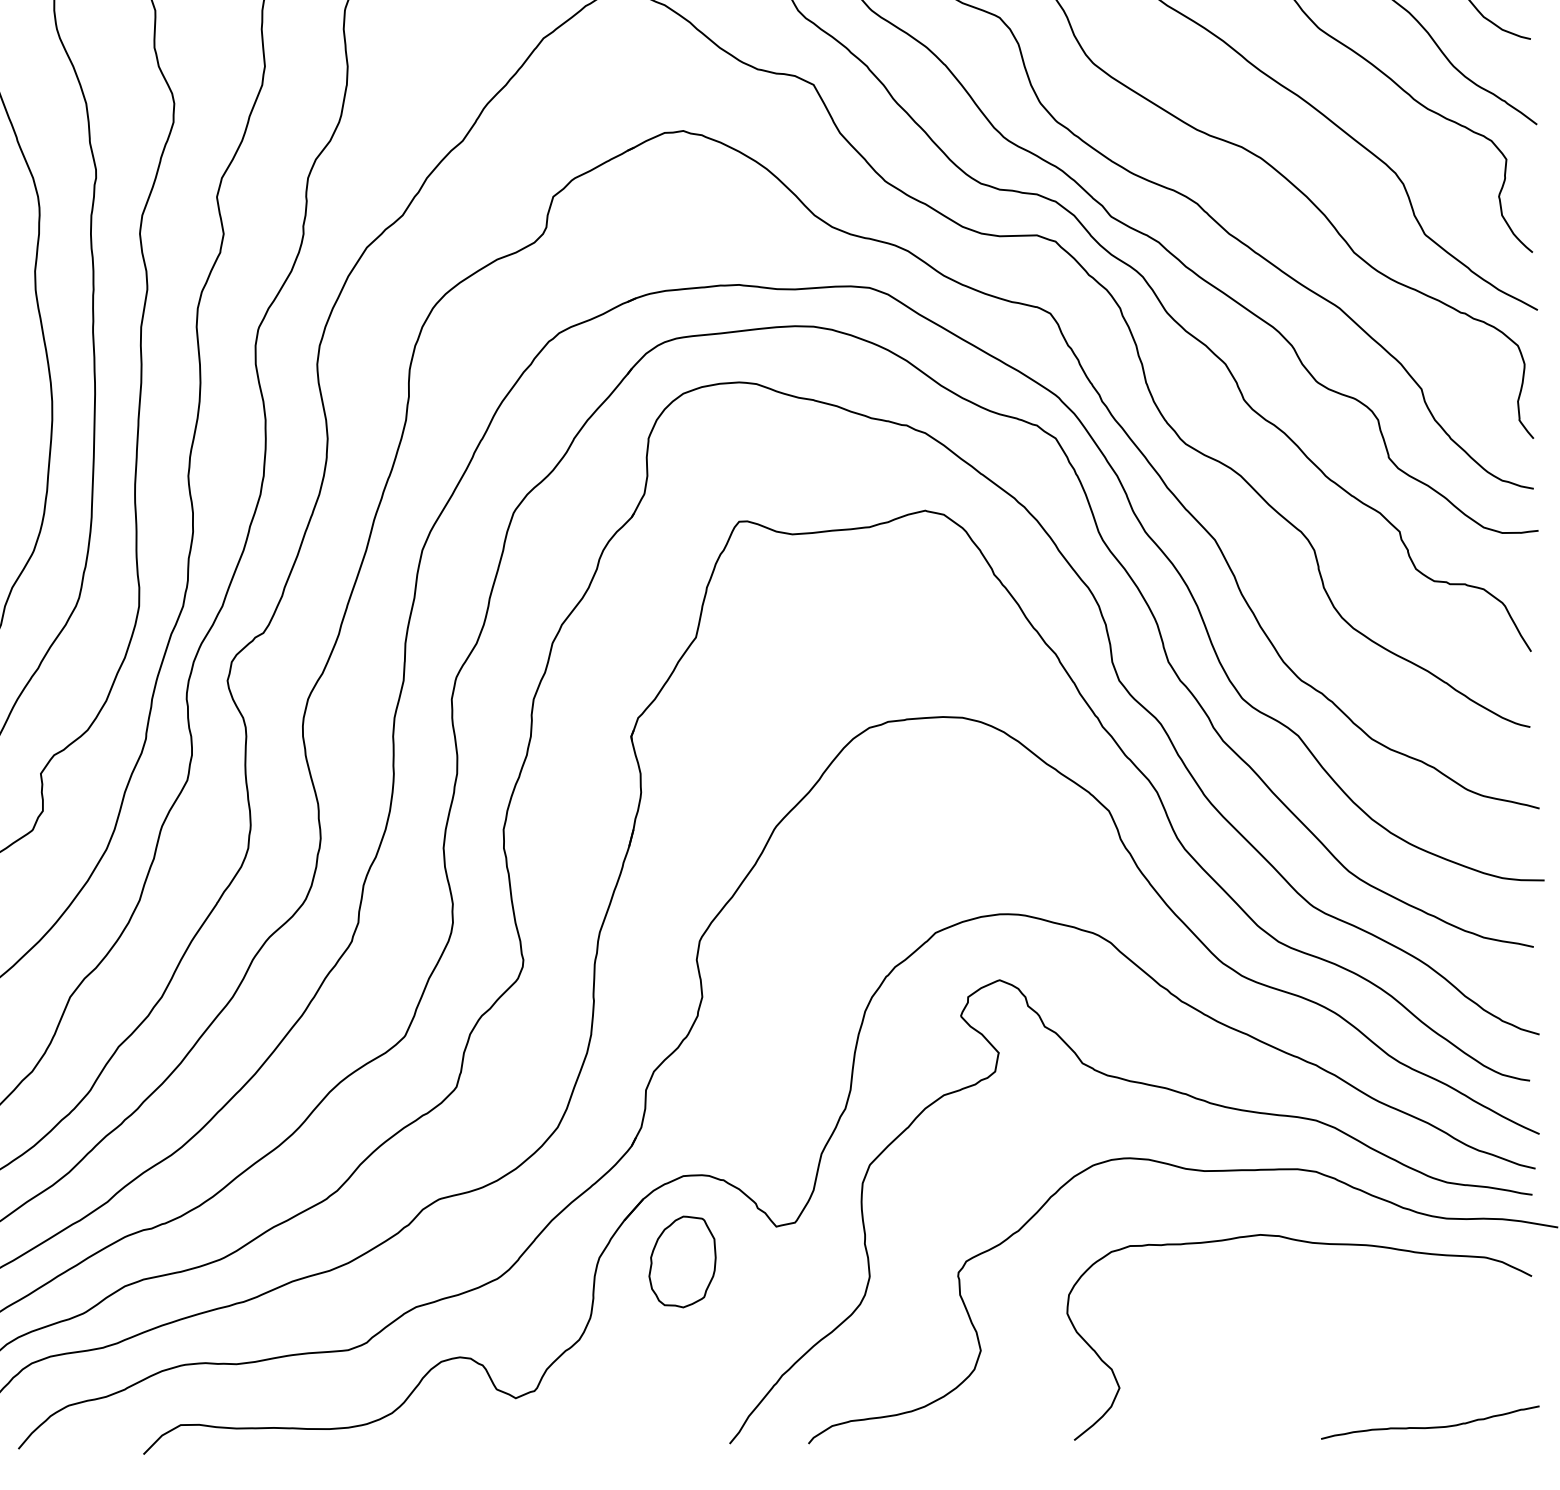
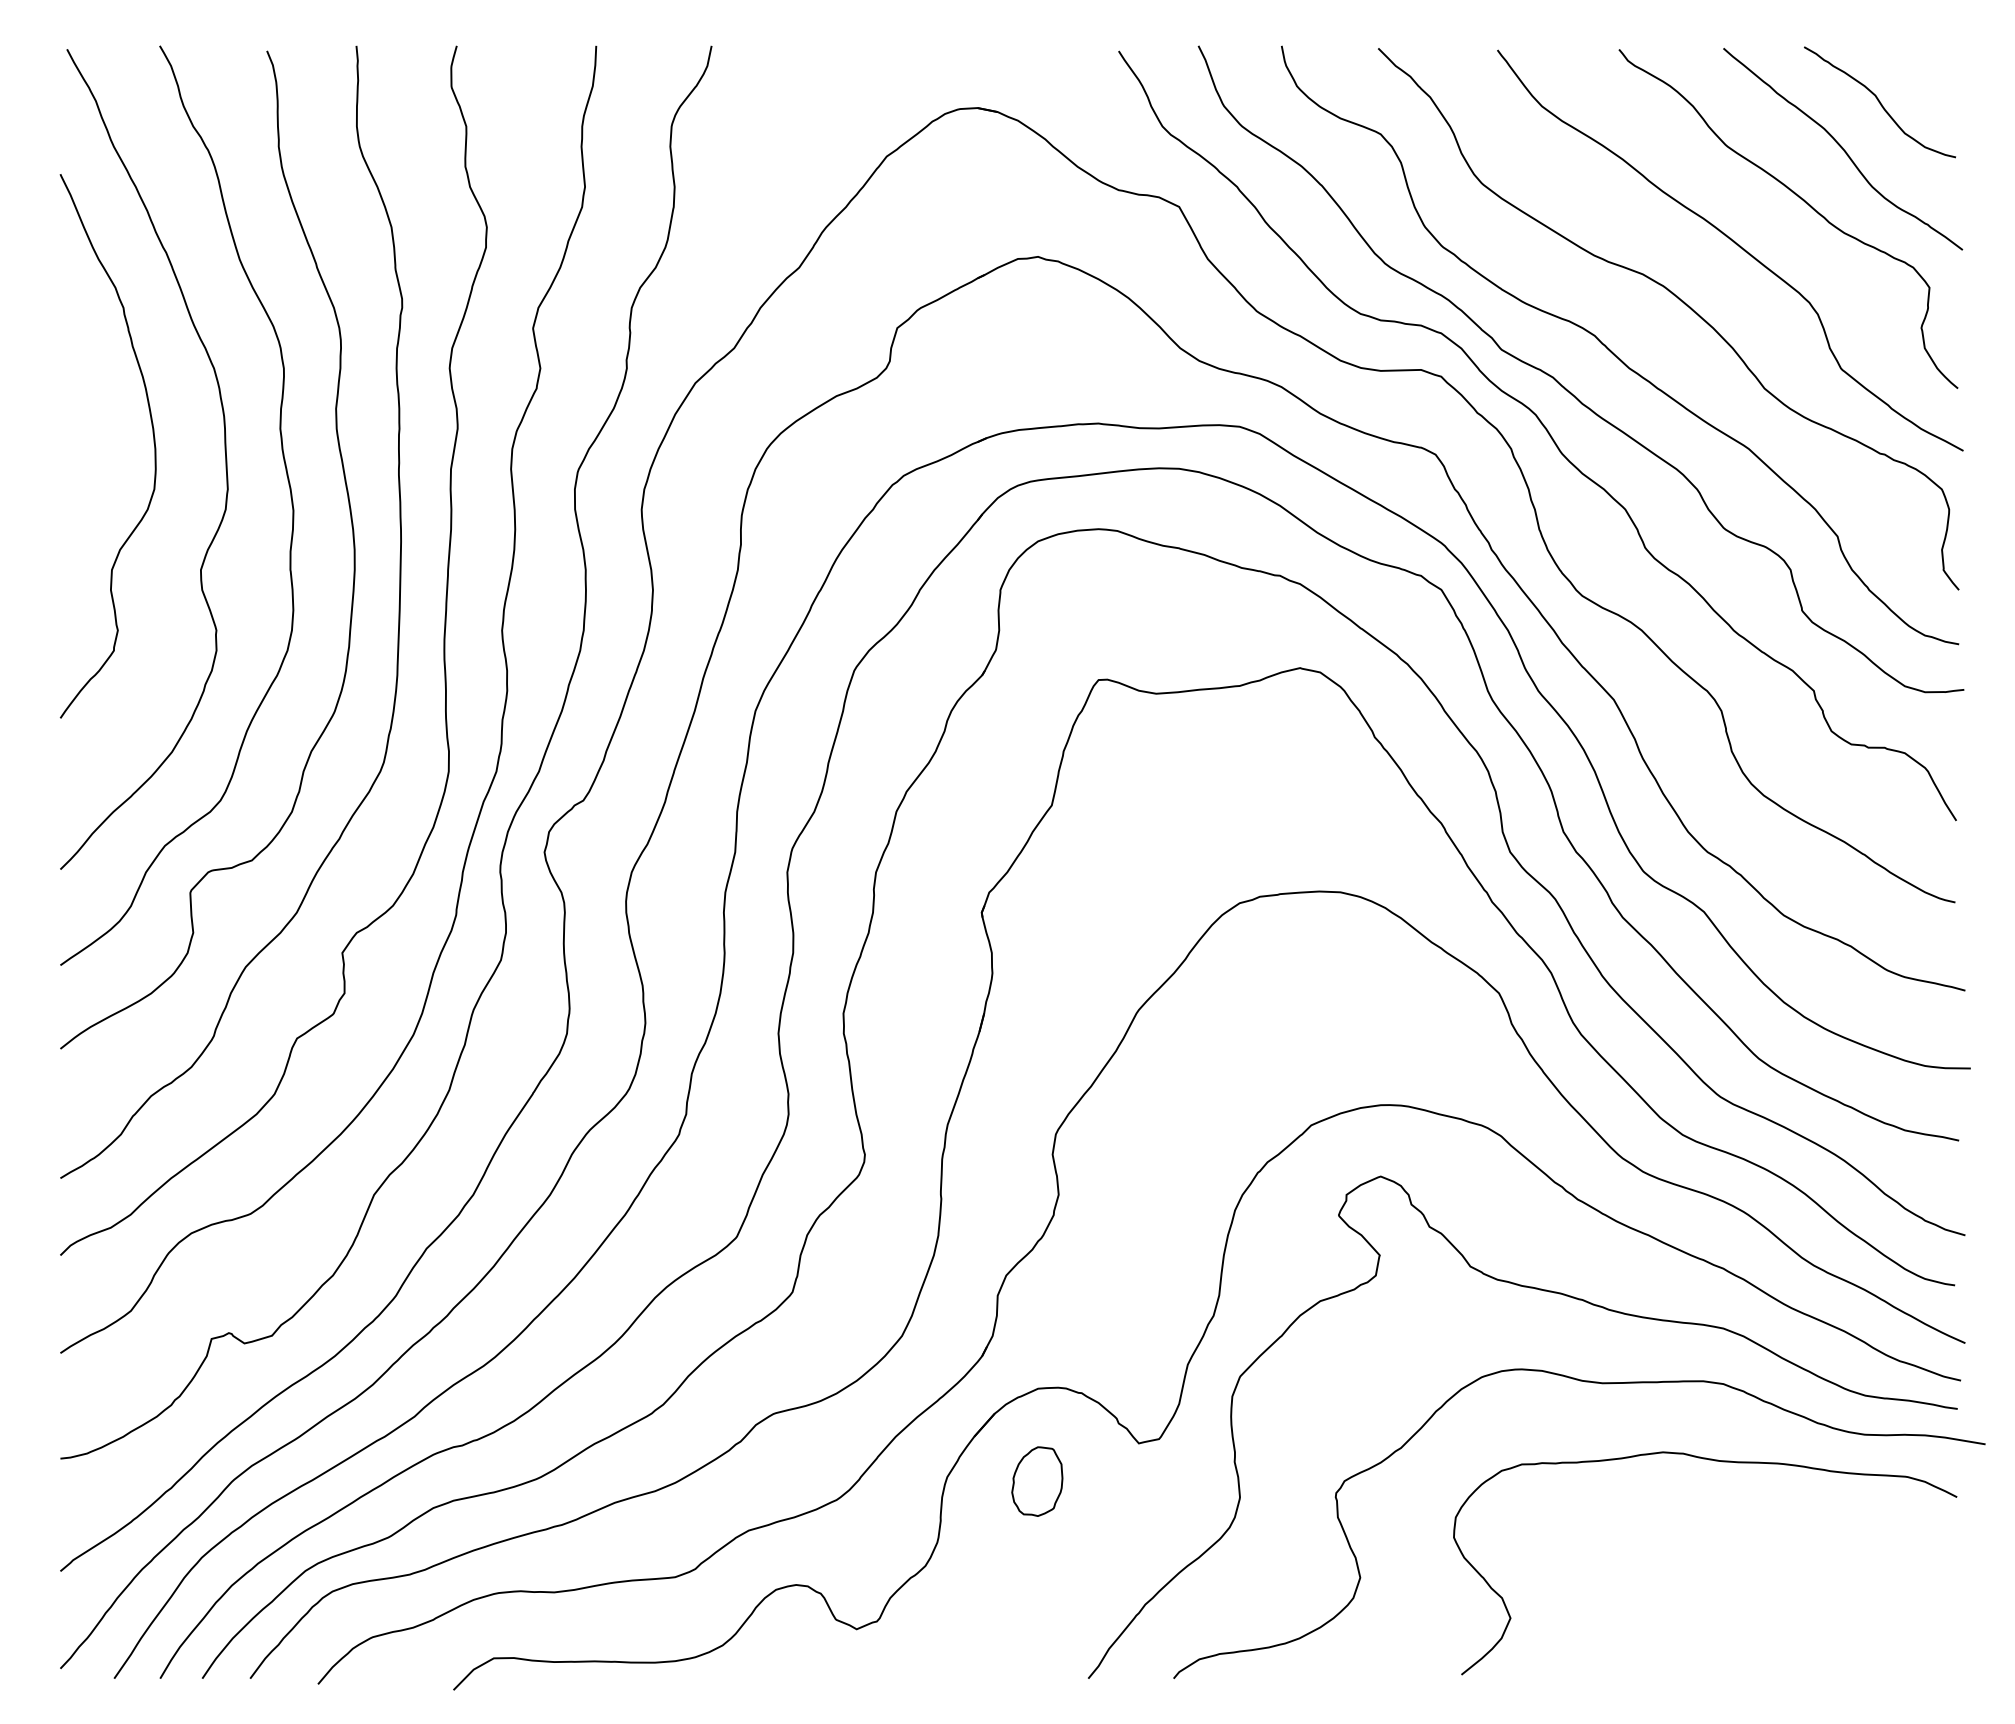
part: (682, 1261) -> (1037, 1481), size x0.7
curve: (1429, 1427) -> (1846, 1660), removed

